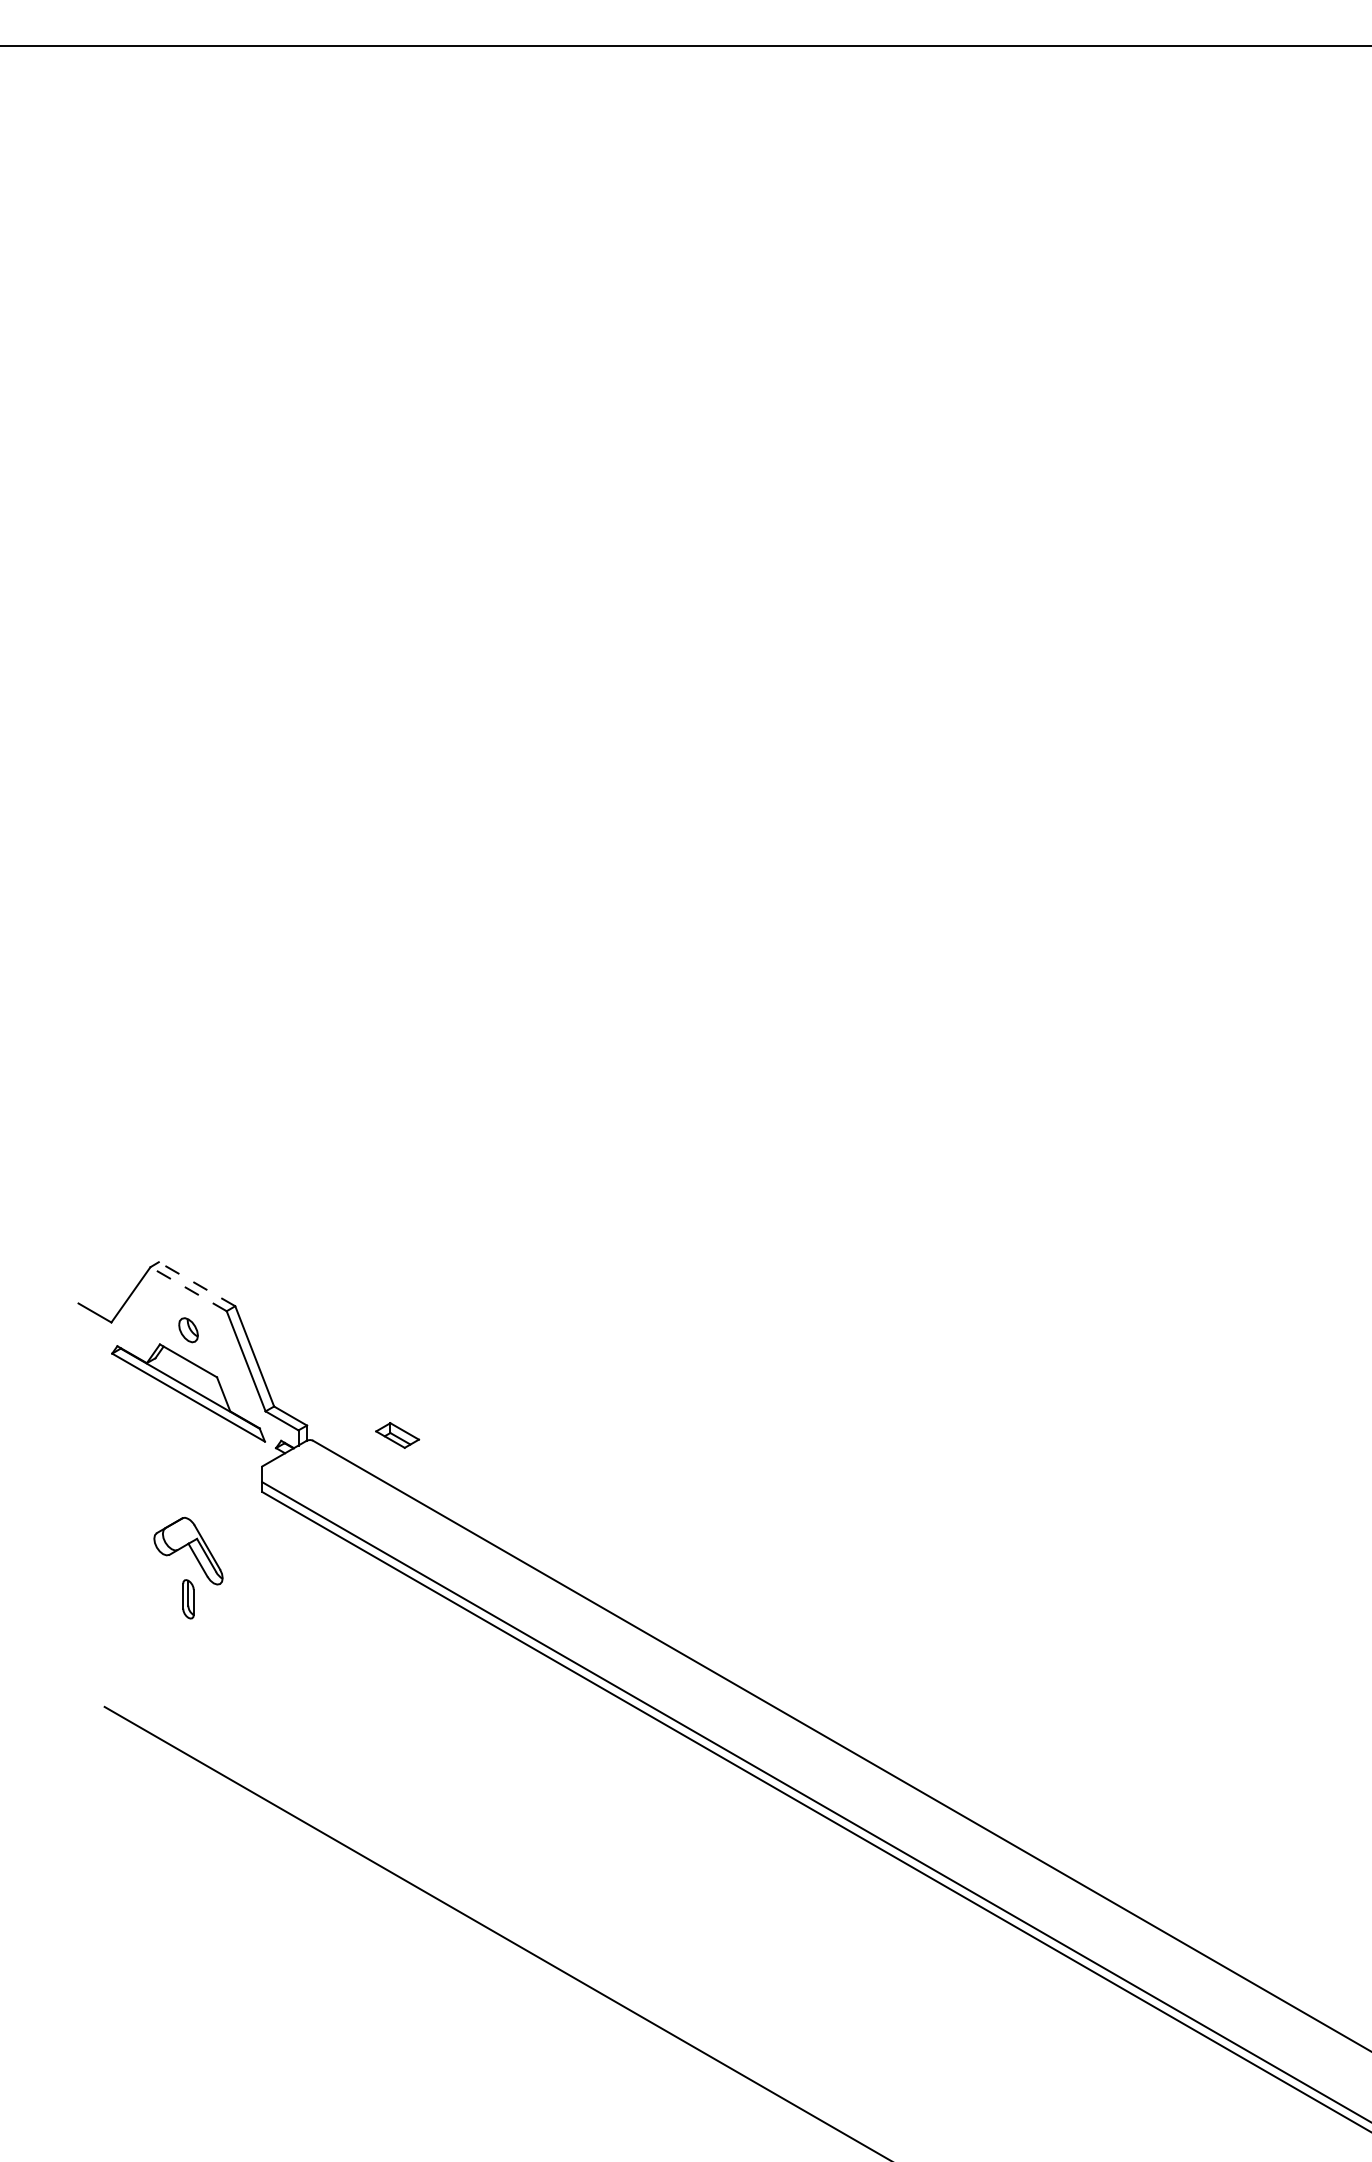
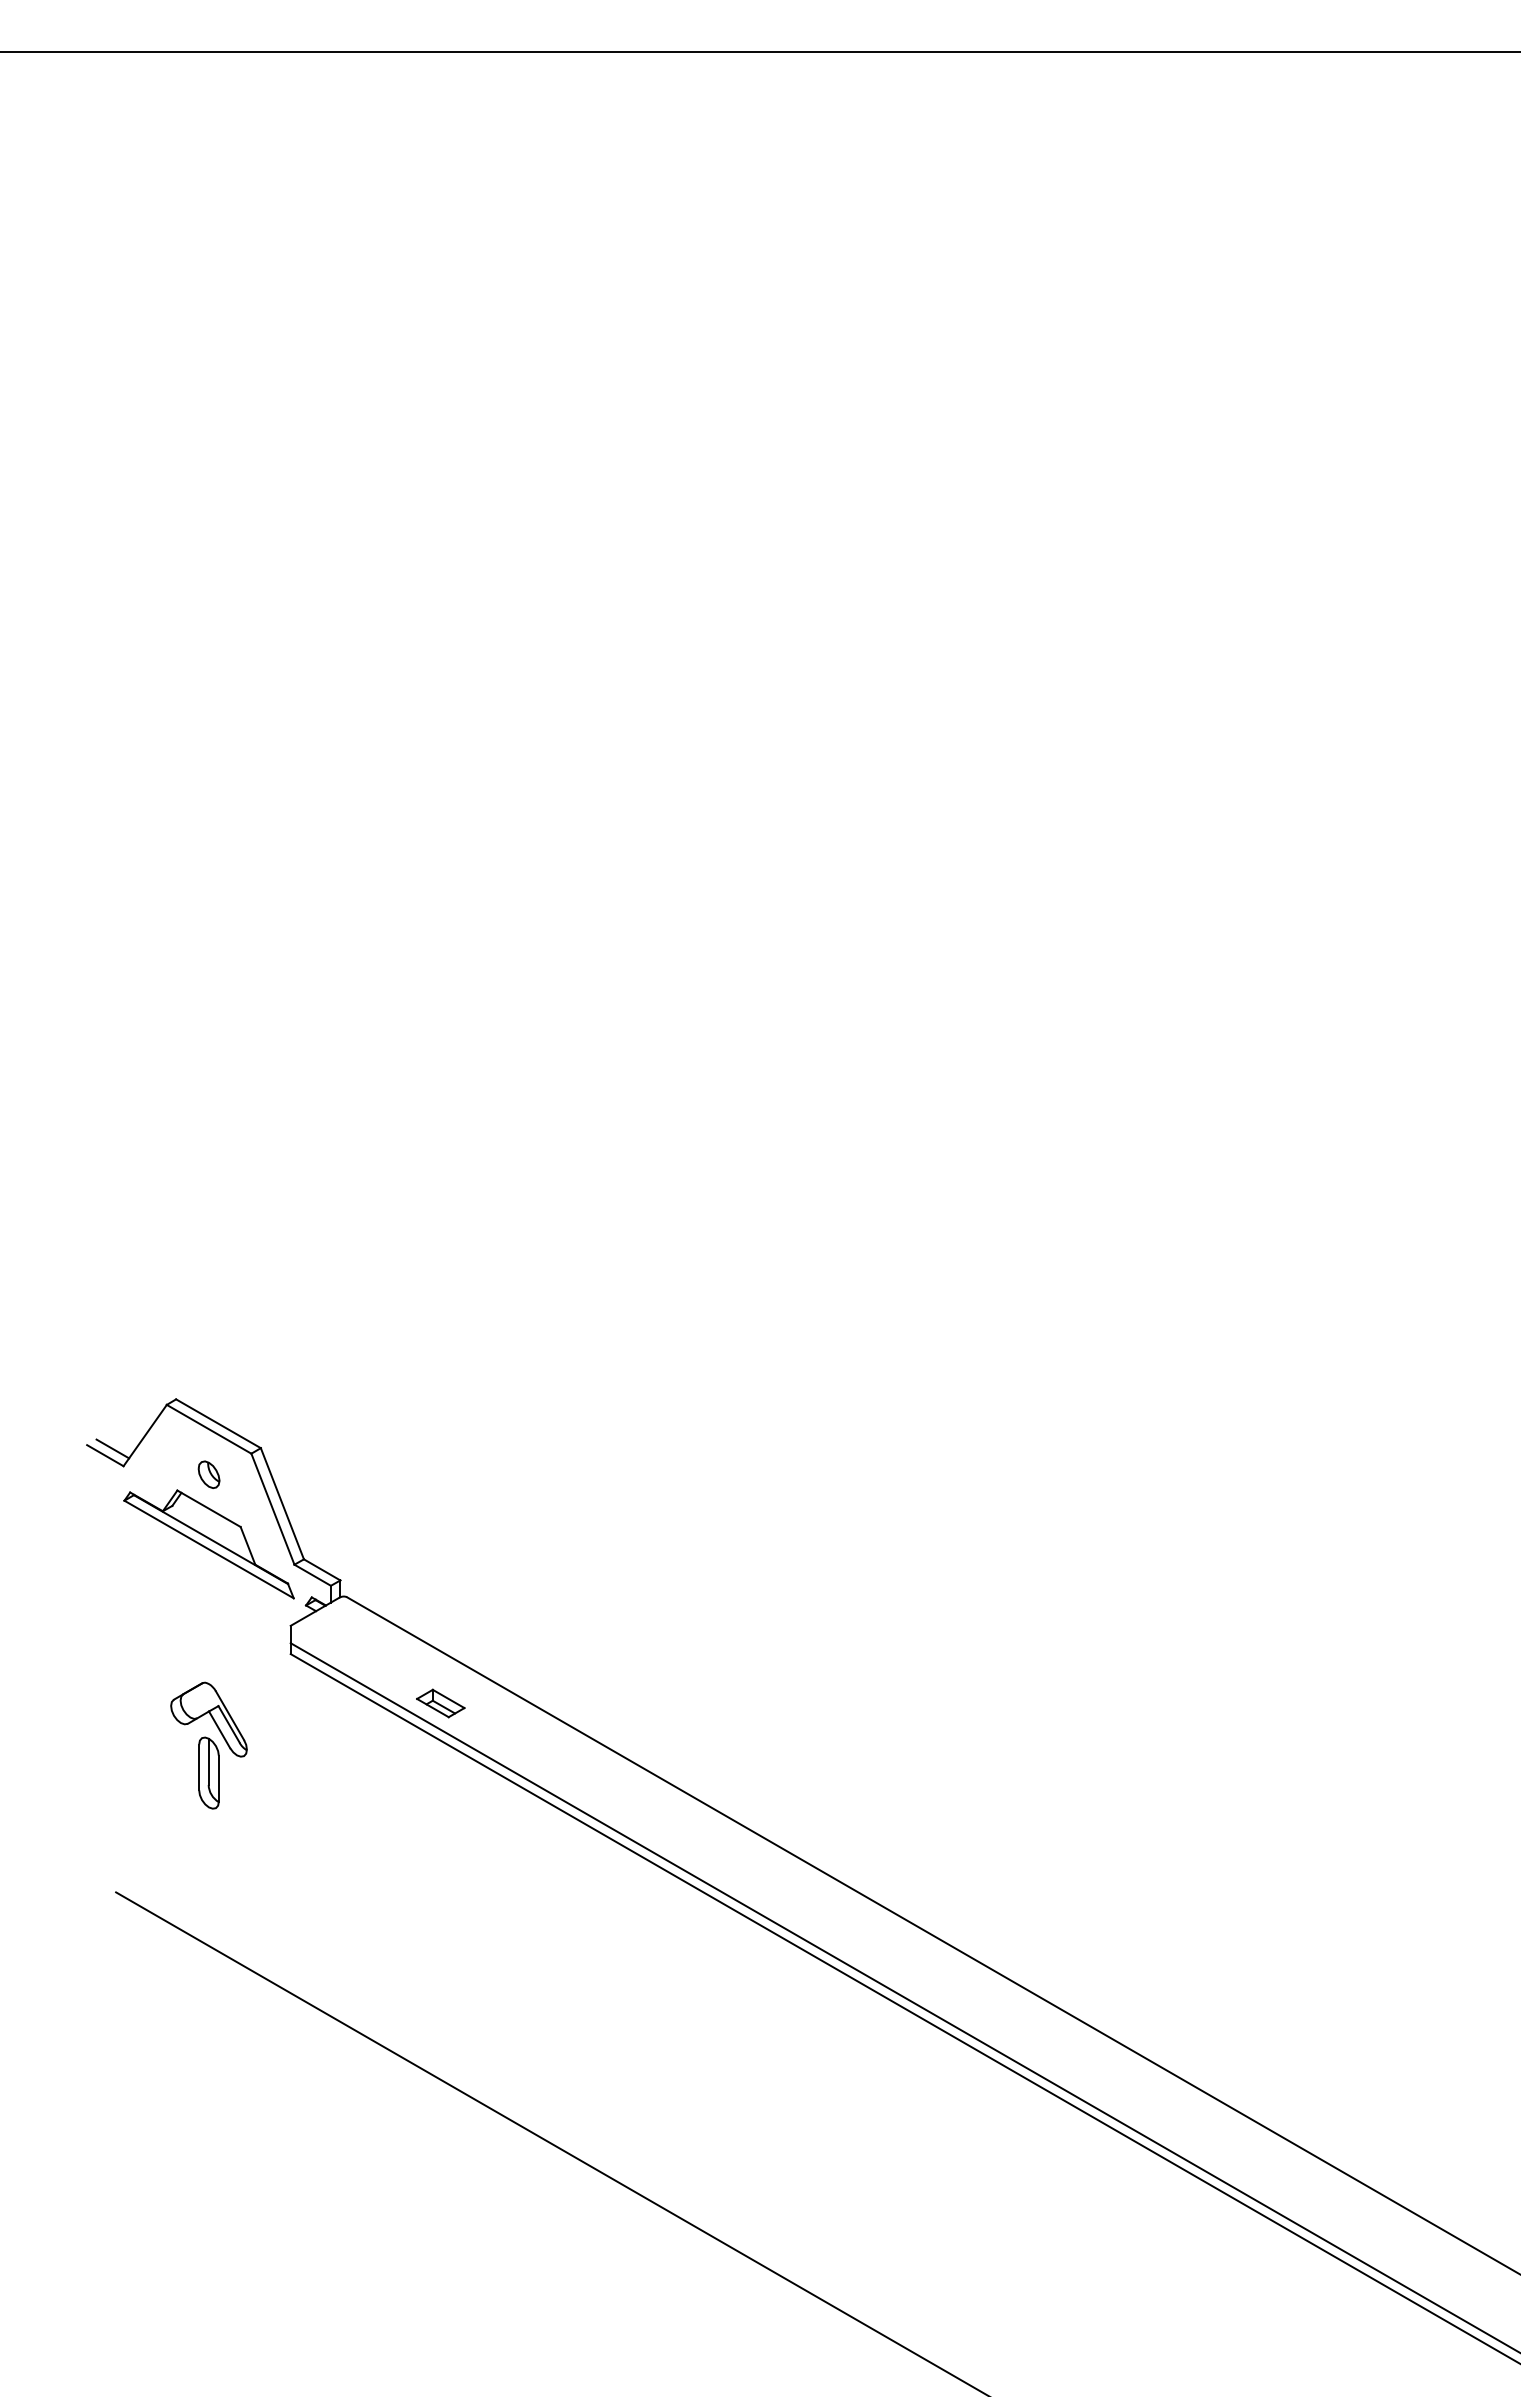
line: (197, 1283) -> (218, 1423), dashed -> solid
line: (188, 1289) -> (209, 1429), dashed -> solid
line: (101, 1306) -> (112, 1448), added
part: (397, 1435) -> (440, 1703), moved
part: (188, 1598) -> (208, 1772), size x1.67

